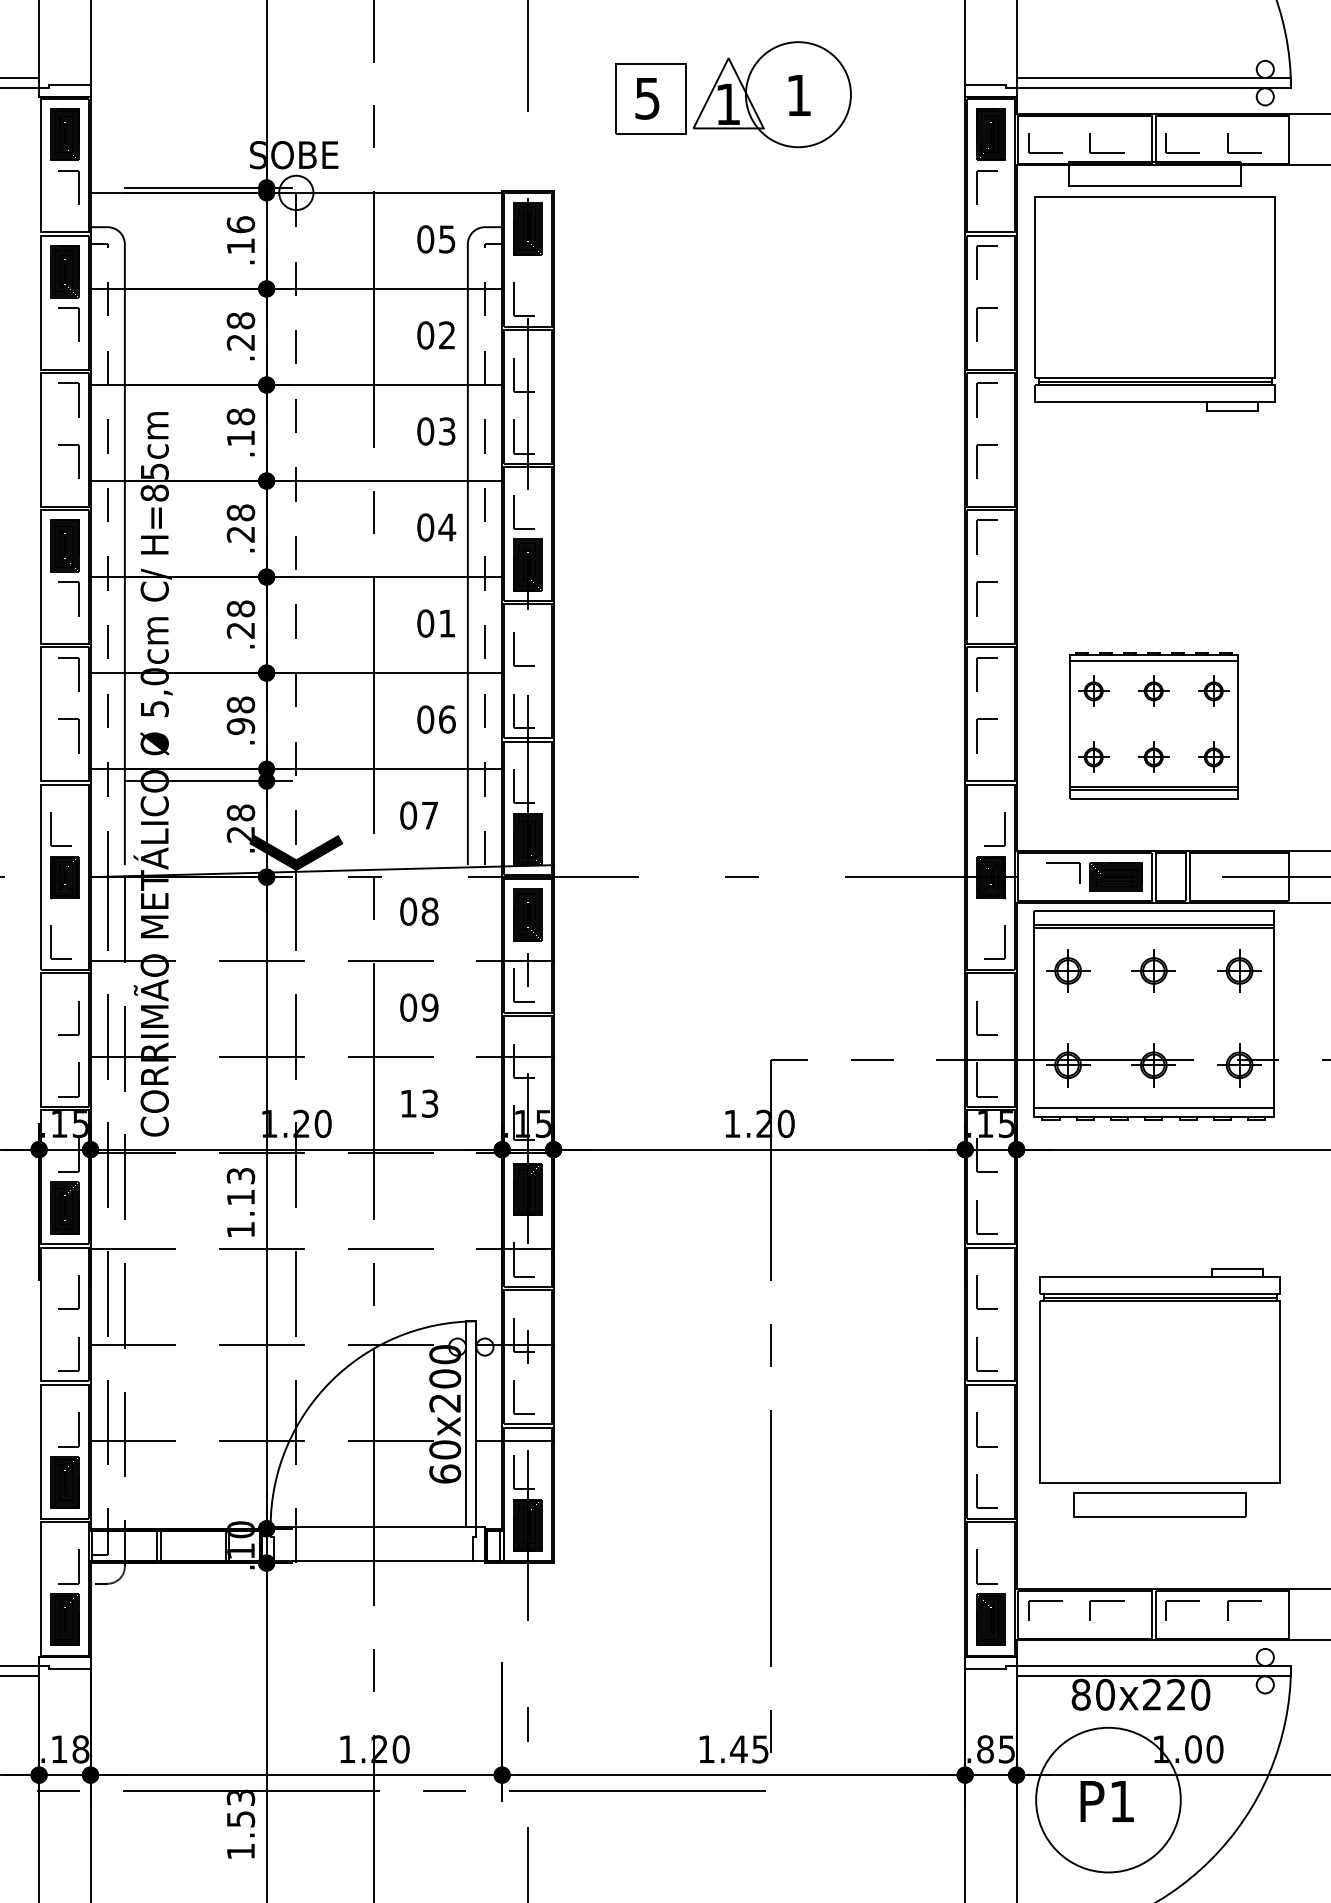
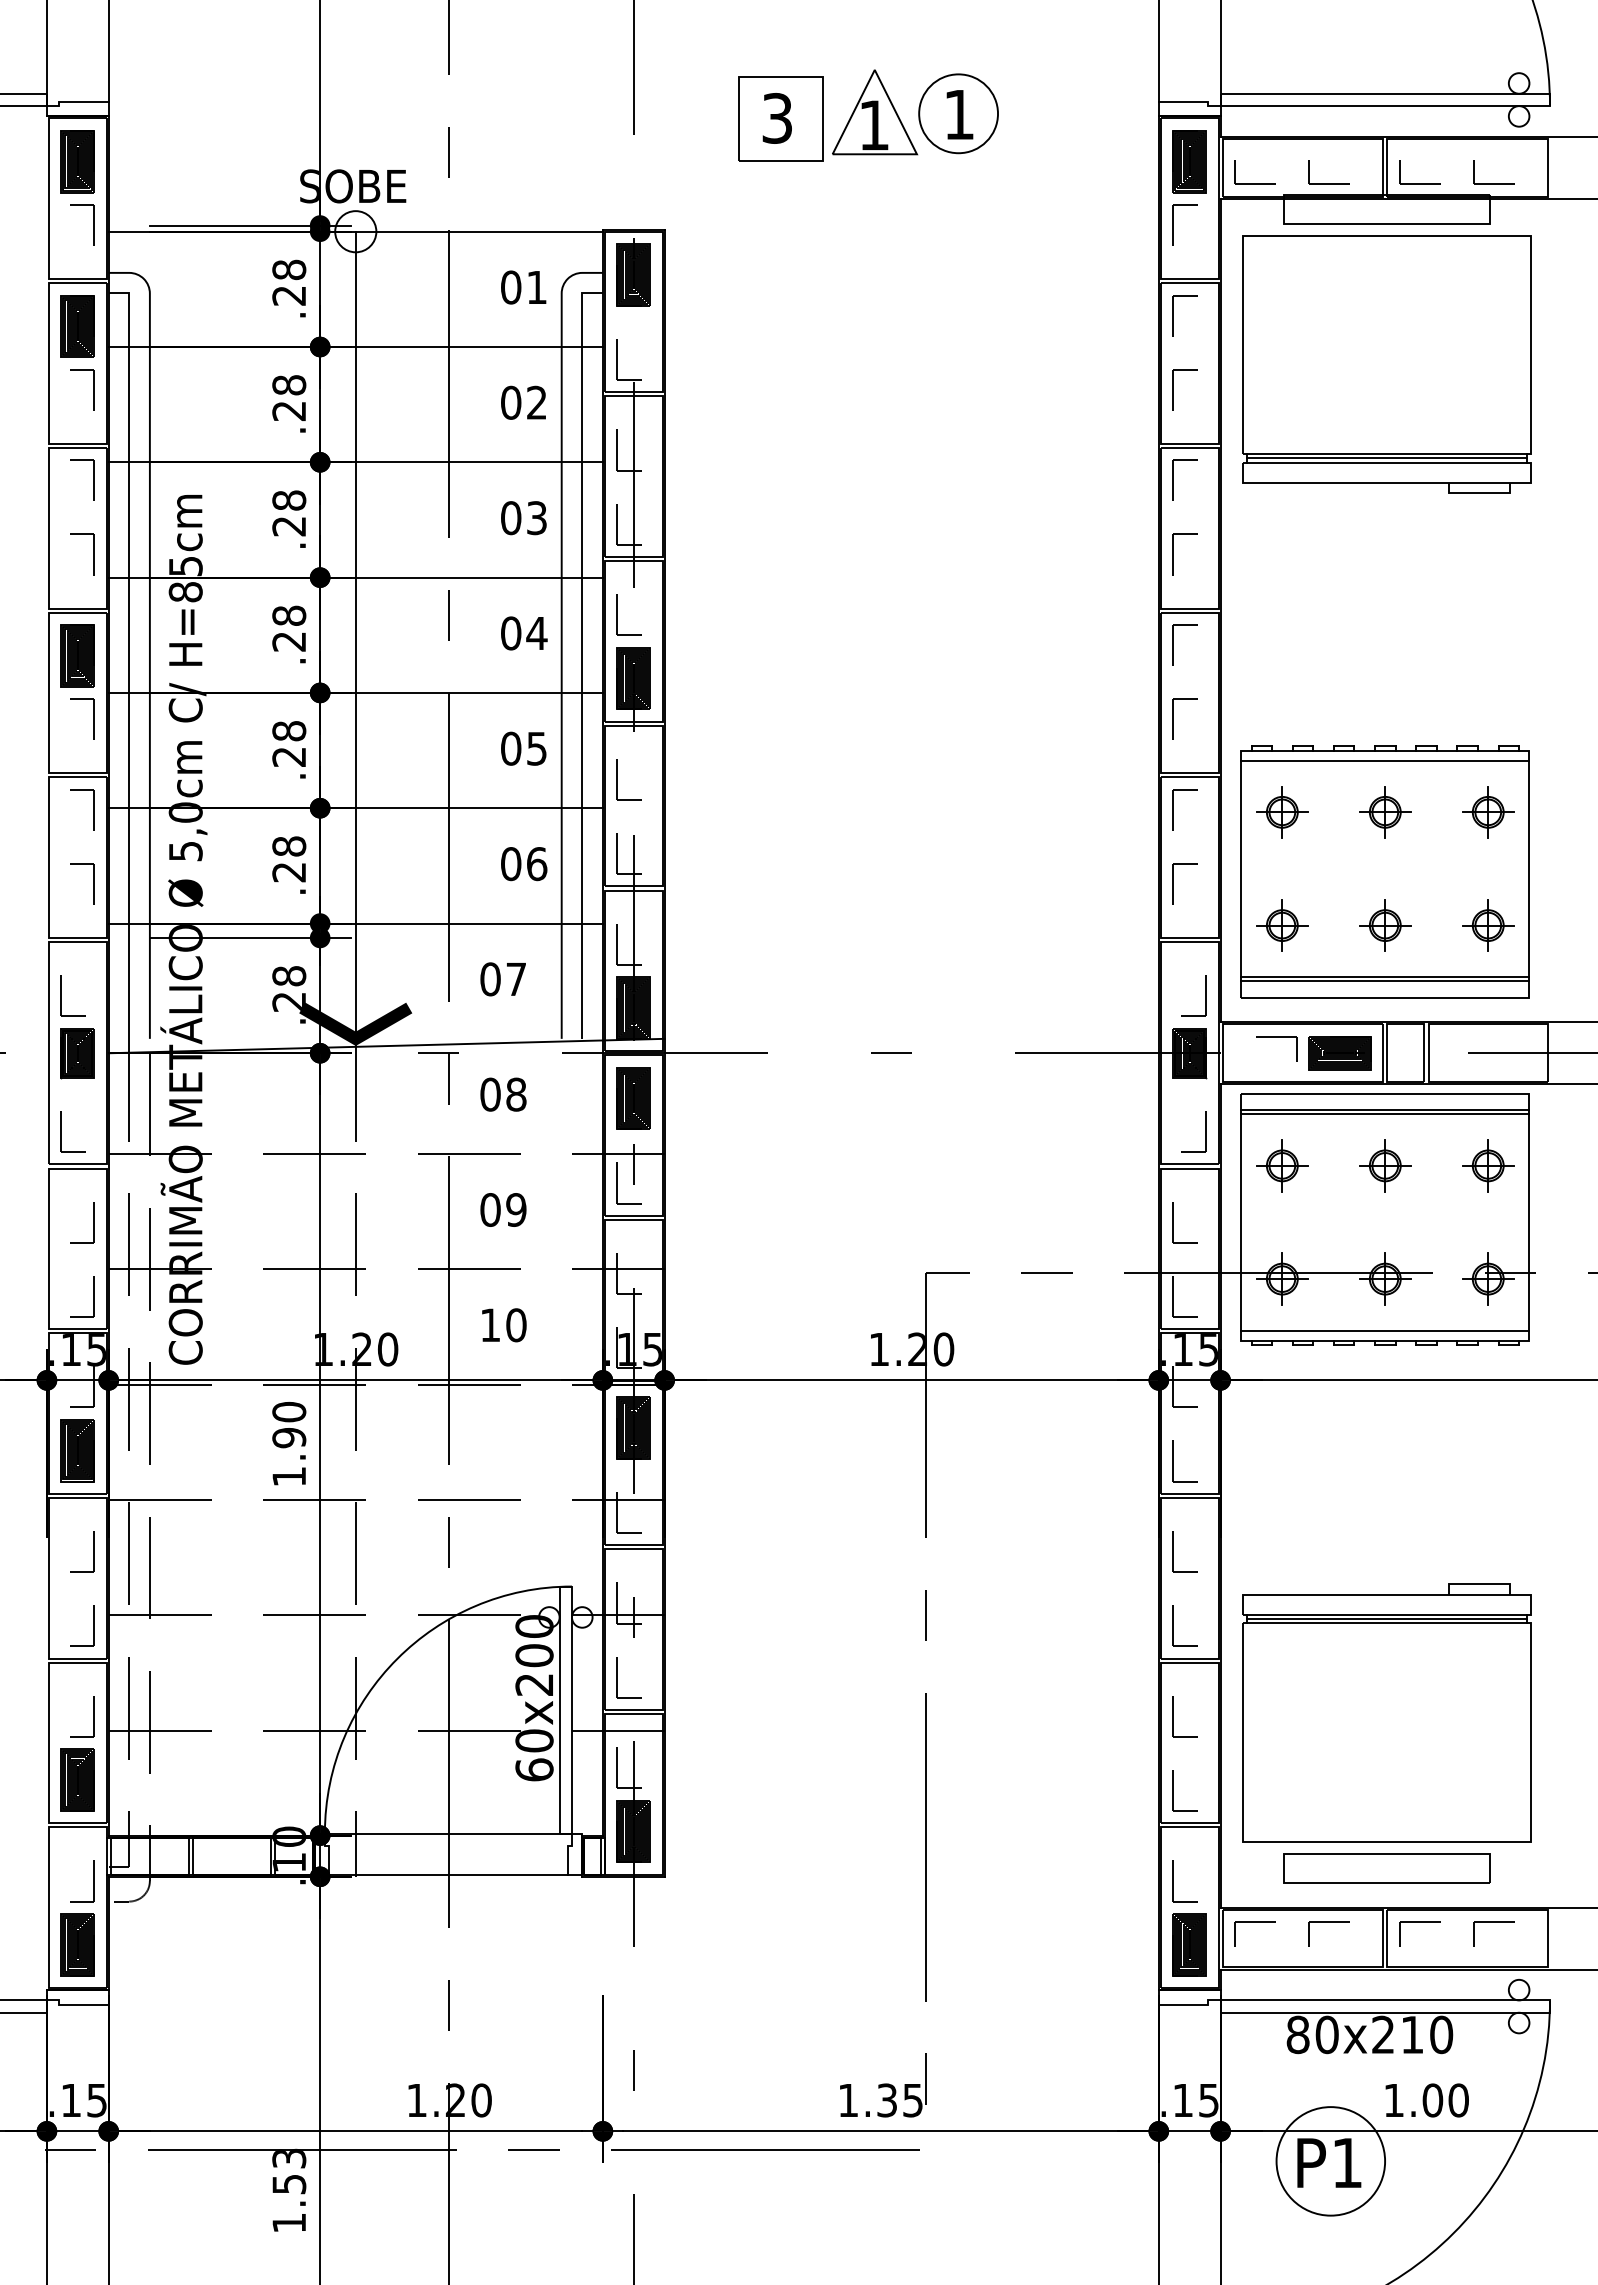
circle: (798, 94) -> (958, 113), size x0.62
text: (647, 97) -> (777, 117), 5 -> 3
text: (241, 235) -> (289, 282), .16 -> .28
text: (446, 239) -> (536, 287), 05 -> 01
text: (240, 438) -> (288, 526), .18 -> .28
line: (296, 529) -> (355, 635), dashed -> solid
line: (107, 545) -> (129, 655), dashed -> solid
line: (485, 545) -> (582, 655), dashed -> solid
text: (446, 623) -> (536, 748), 01 -> 05
part: (1153, 725) -> (1384, 871), size x1.43
text: (241, 726) -> (289, 872), .98 -> .28
text: (430, 1103) -> (516, 1325), 13 -> 10
text: (241, 1186) -> (289, 1424), 1.13 -> 1.90
part: (1159, 1392) -> (1386, 1733), moved
text: (1175, 1694) -> (1411, 2034), 80x220 -> 80x210
text: (81, 1749) -> (97, 2100), .18 -> .15
text: (738, 1749) -> (886, 2100), 1.45 -> 1.35
text: (985, 1749) -> (1183, 2100), .85 -> .15
circle: (1108, 1800) -> (1330, 2161), size x0.62

